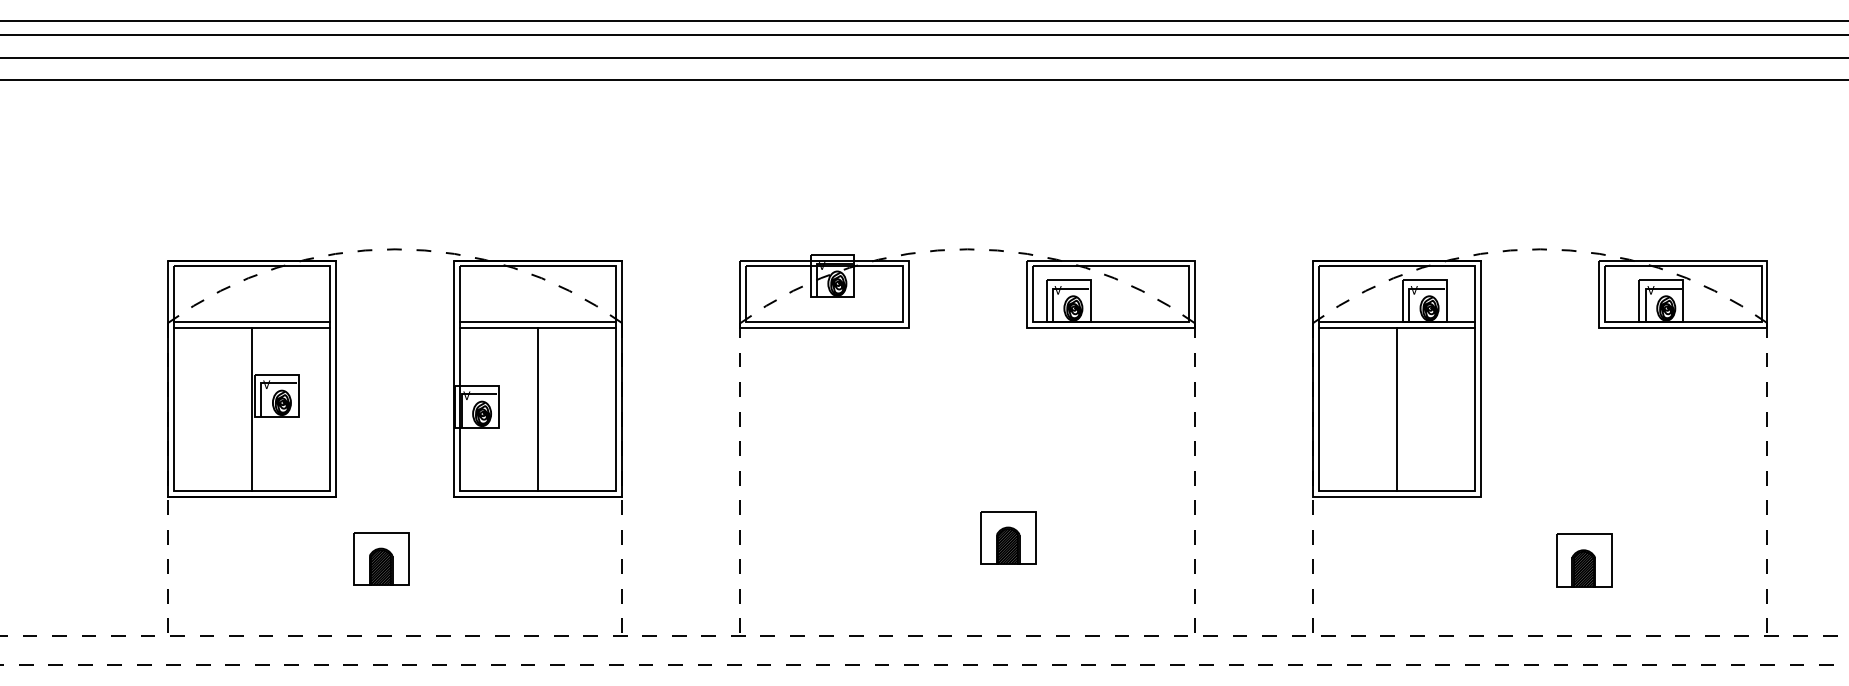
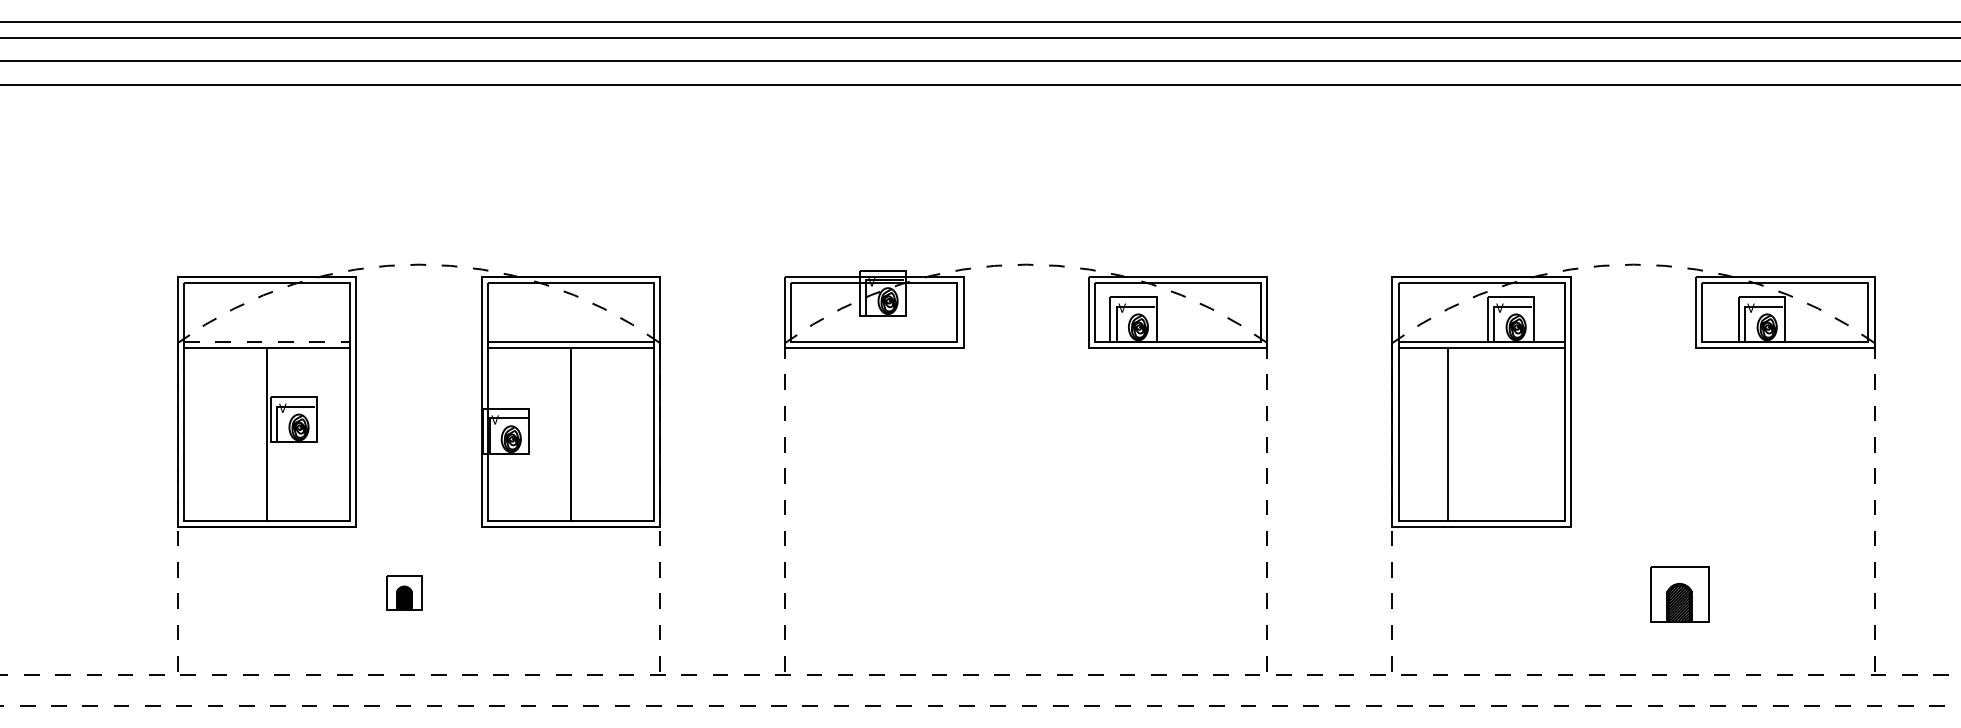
line: (252, 322) -> (267, 342), solid -> dashed
line: (1397, 409) -> (1448, 434), moved
part: (1008, 537) -> (1069, 570), removed
part: (381, 558) -> (404, 592), size x0.6

